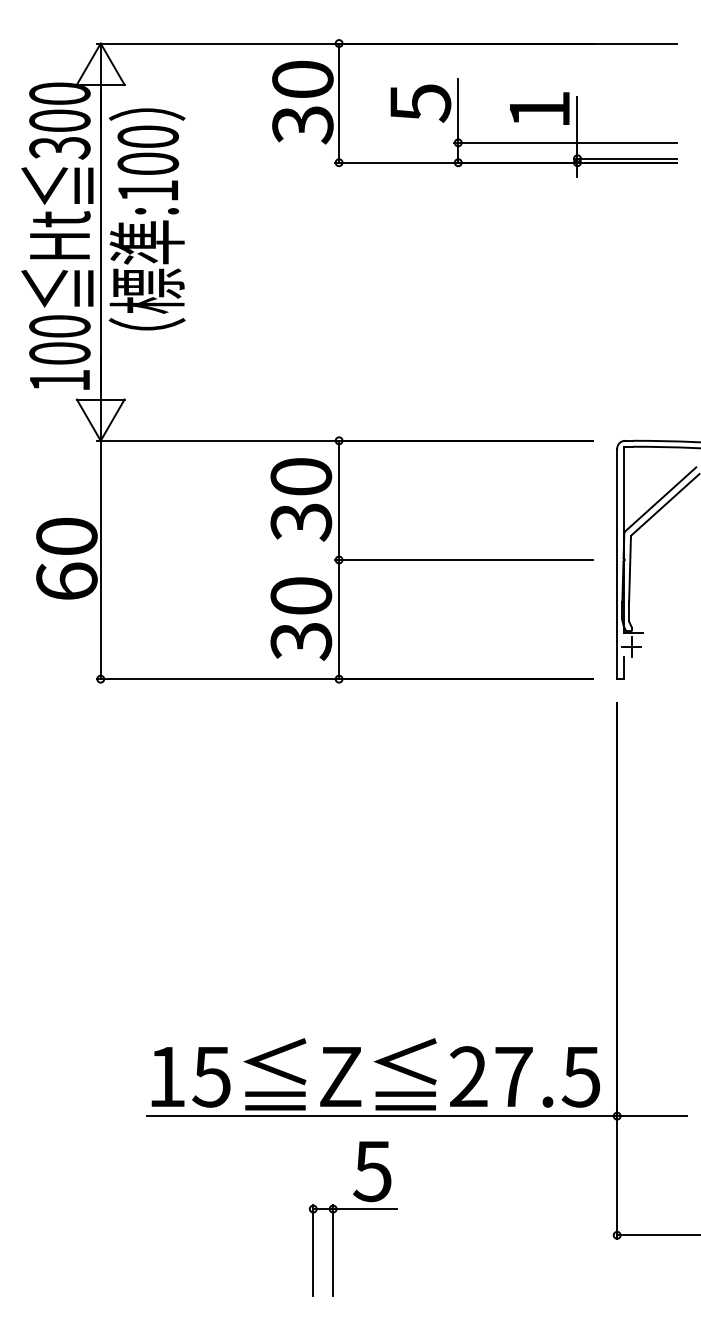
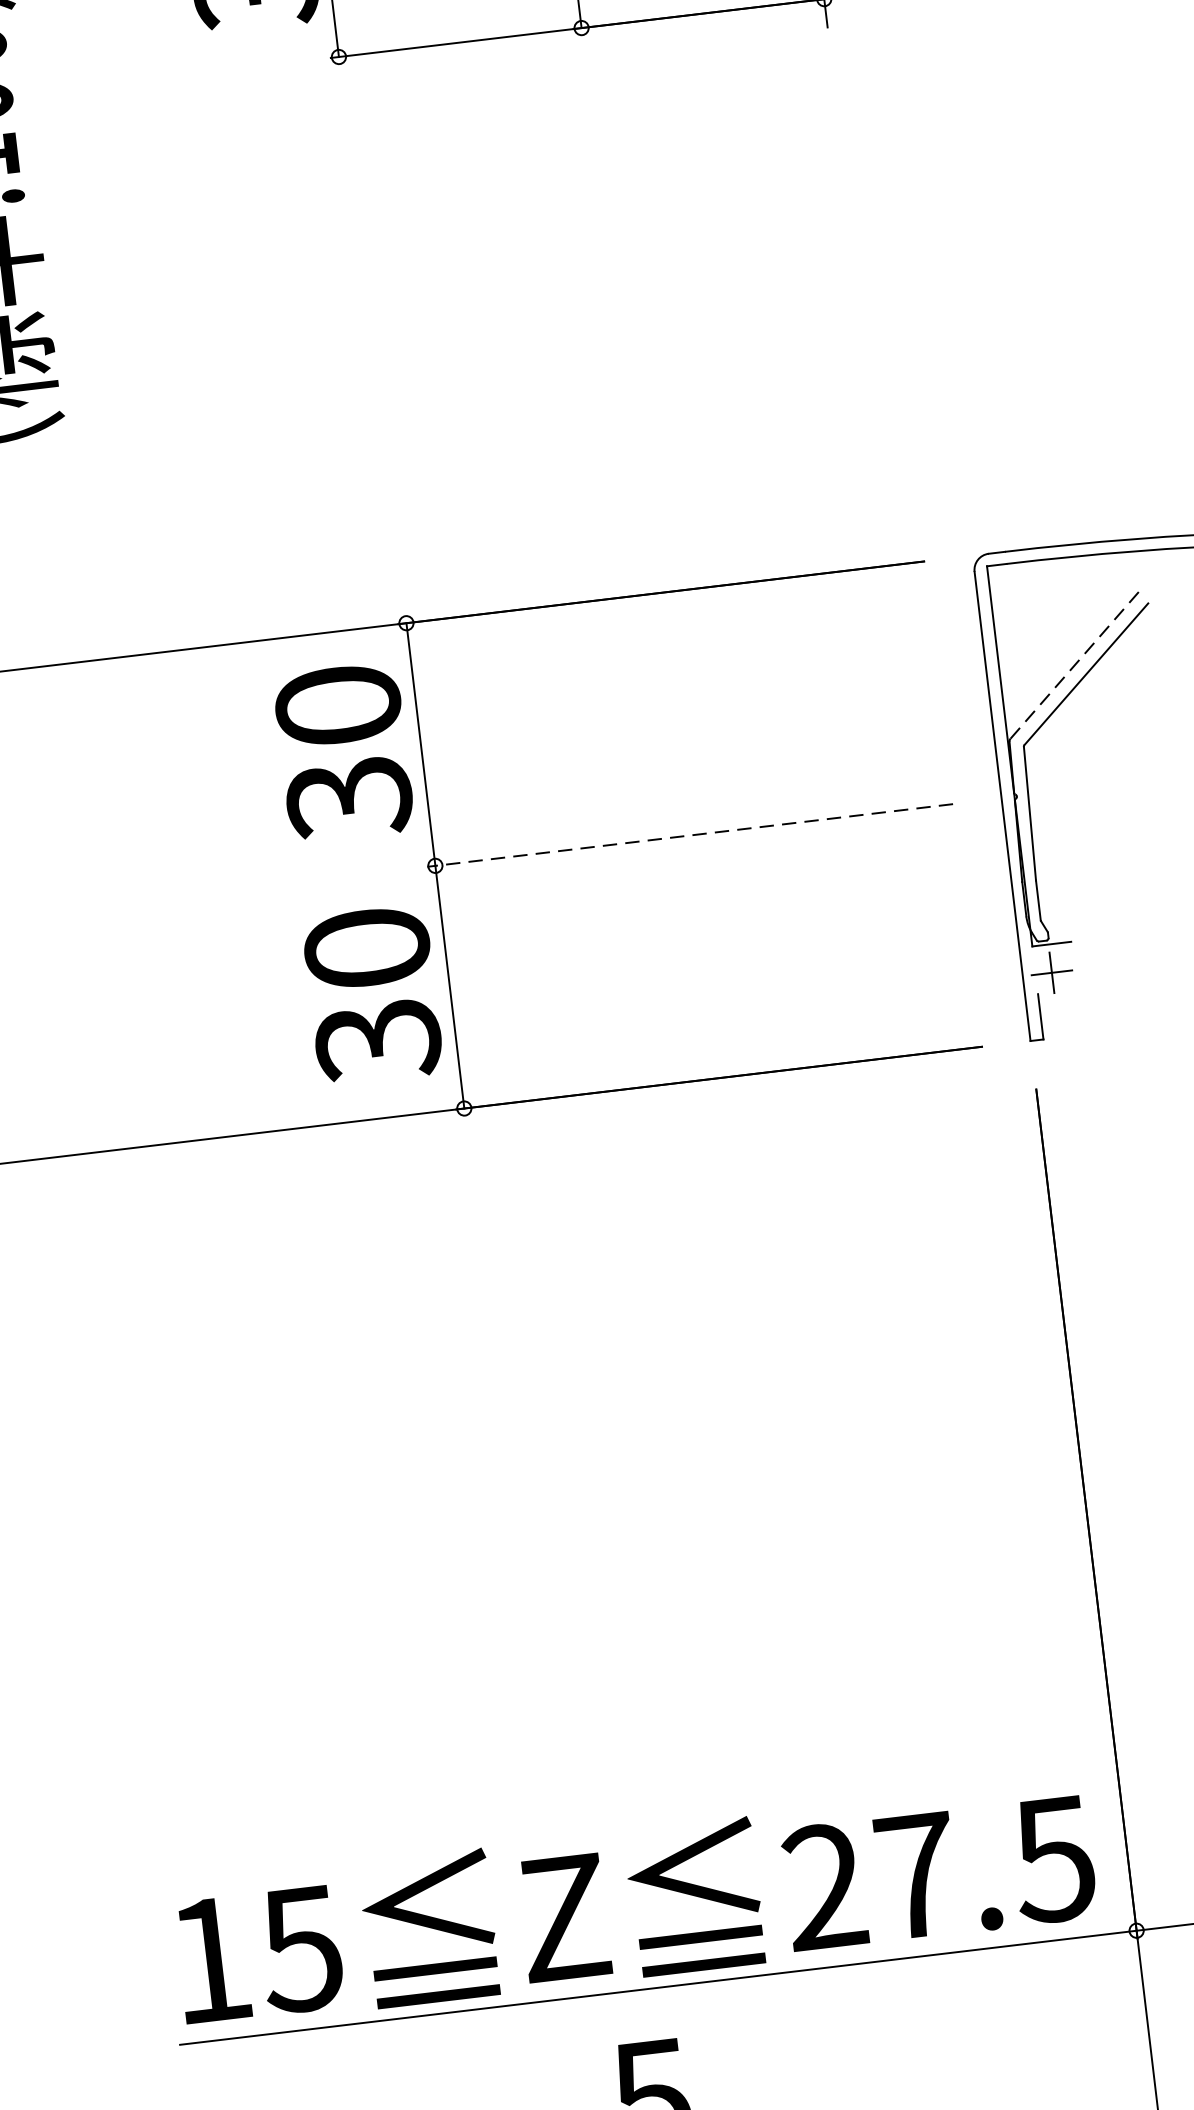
line: (660, 499) -> (1075, 664), solid -> dashed
line: (463, 559) -> (688, 834), solid -> dashed

